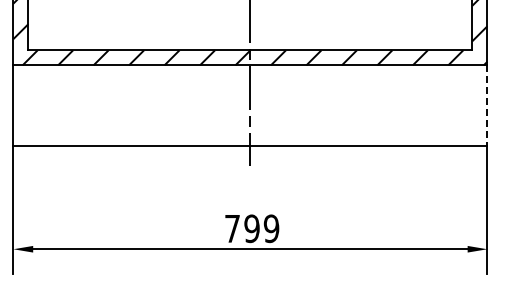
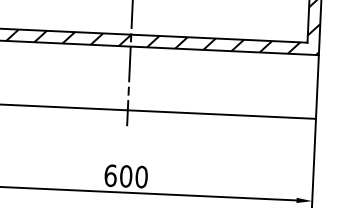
line: (487, 105) -> (317, 87), dashed -> solid
text: (252, 228) -> (126, 176), 799 -> 600

